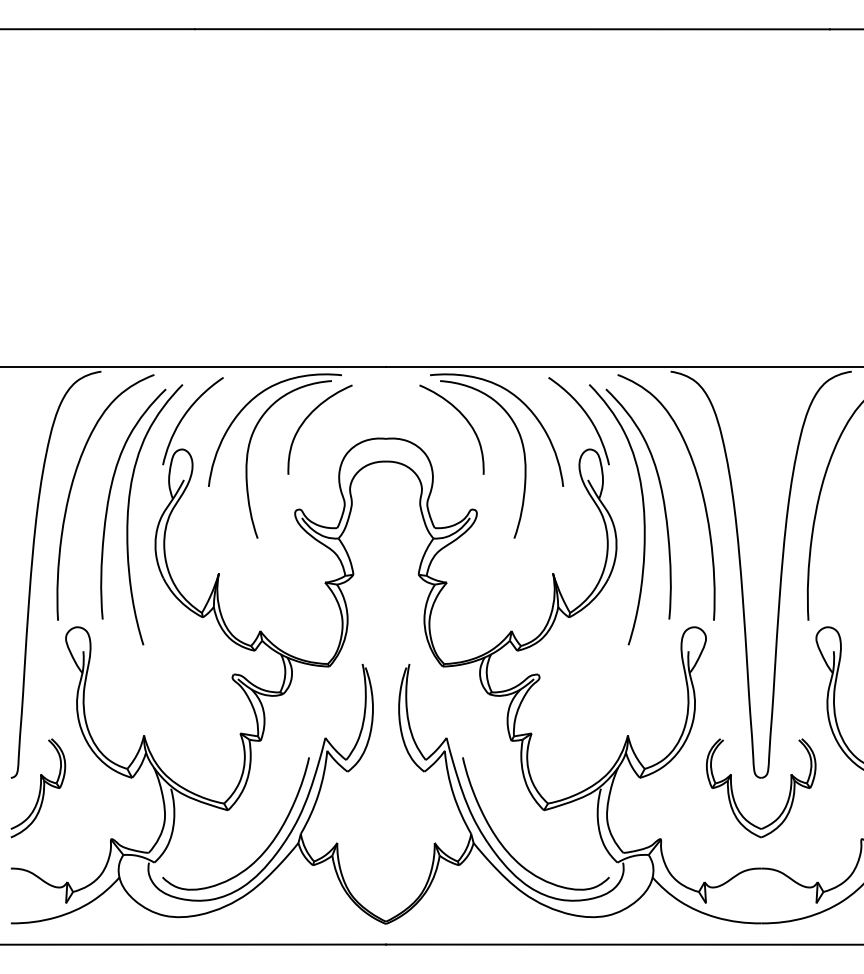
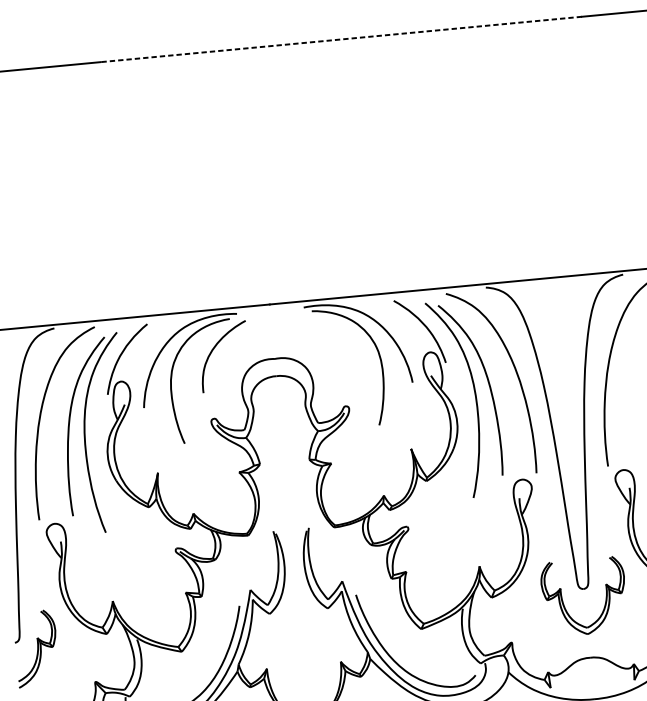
line: (511, 29) -> (340, 39), solid -> dashed
curve: (463, 417) -> (332, 337), removed

